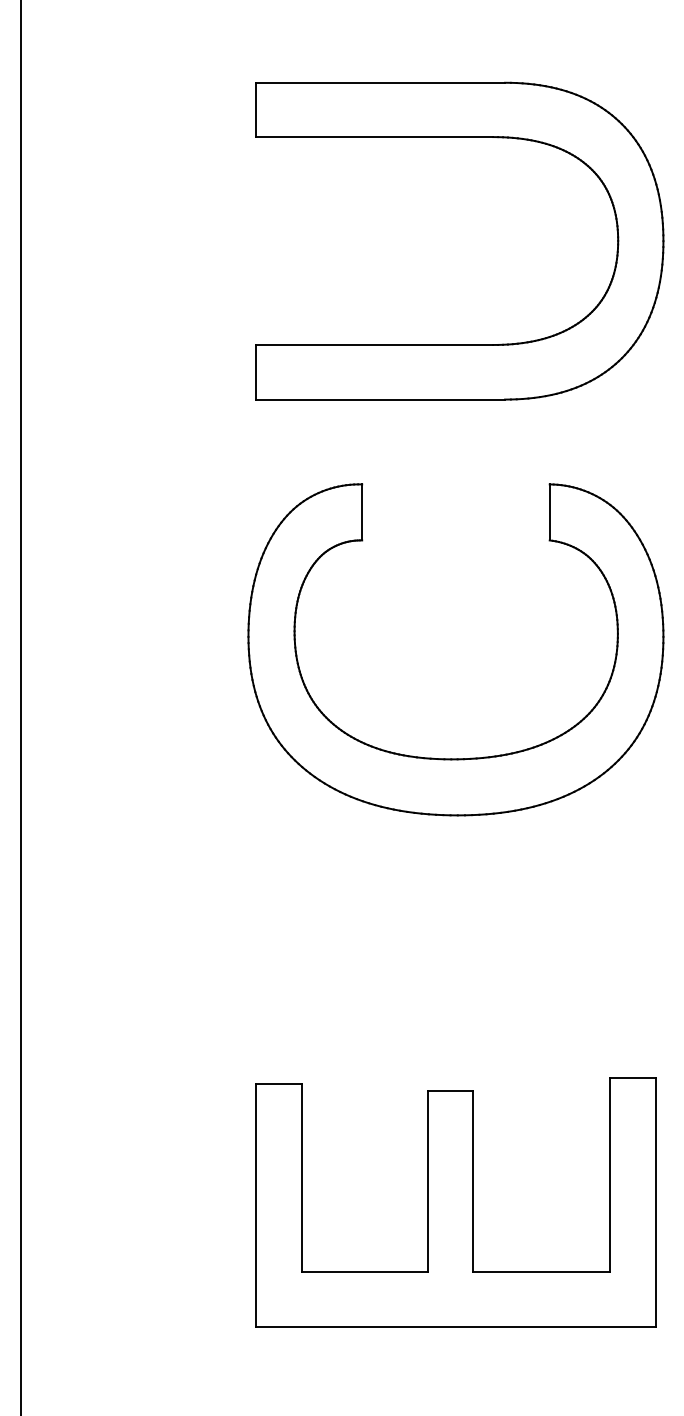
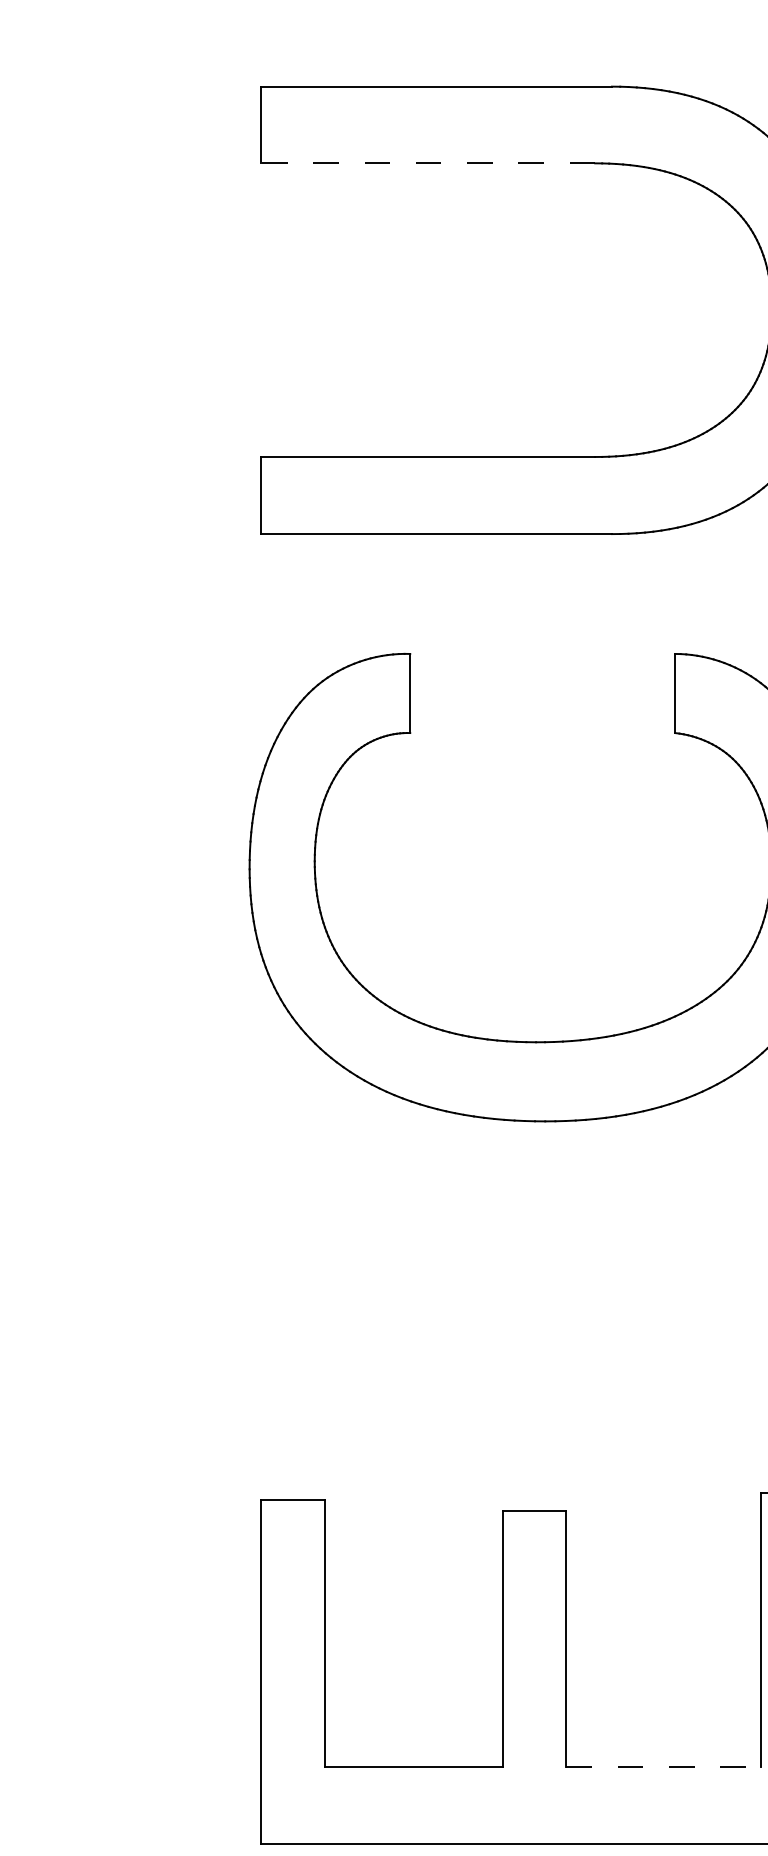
line: (374, 137) -> (427, 163), solid -> dashed
line: (541, 1272) -> (663, 1767), solid -> dashed

